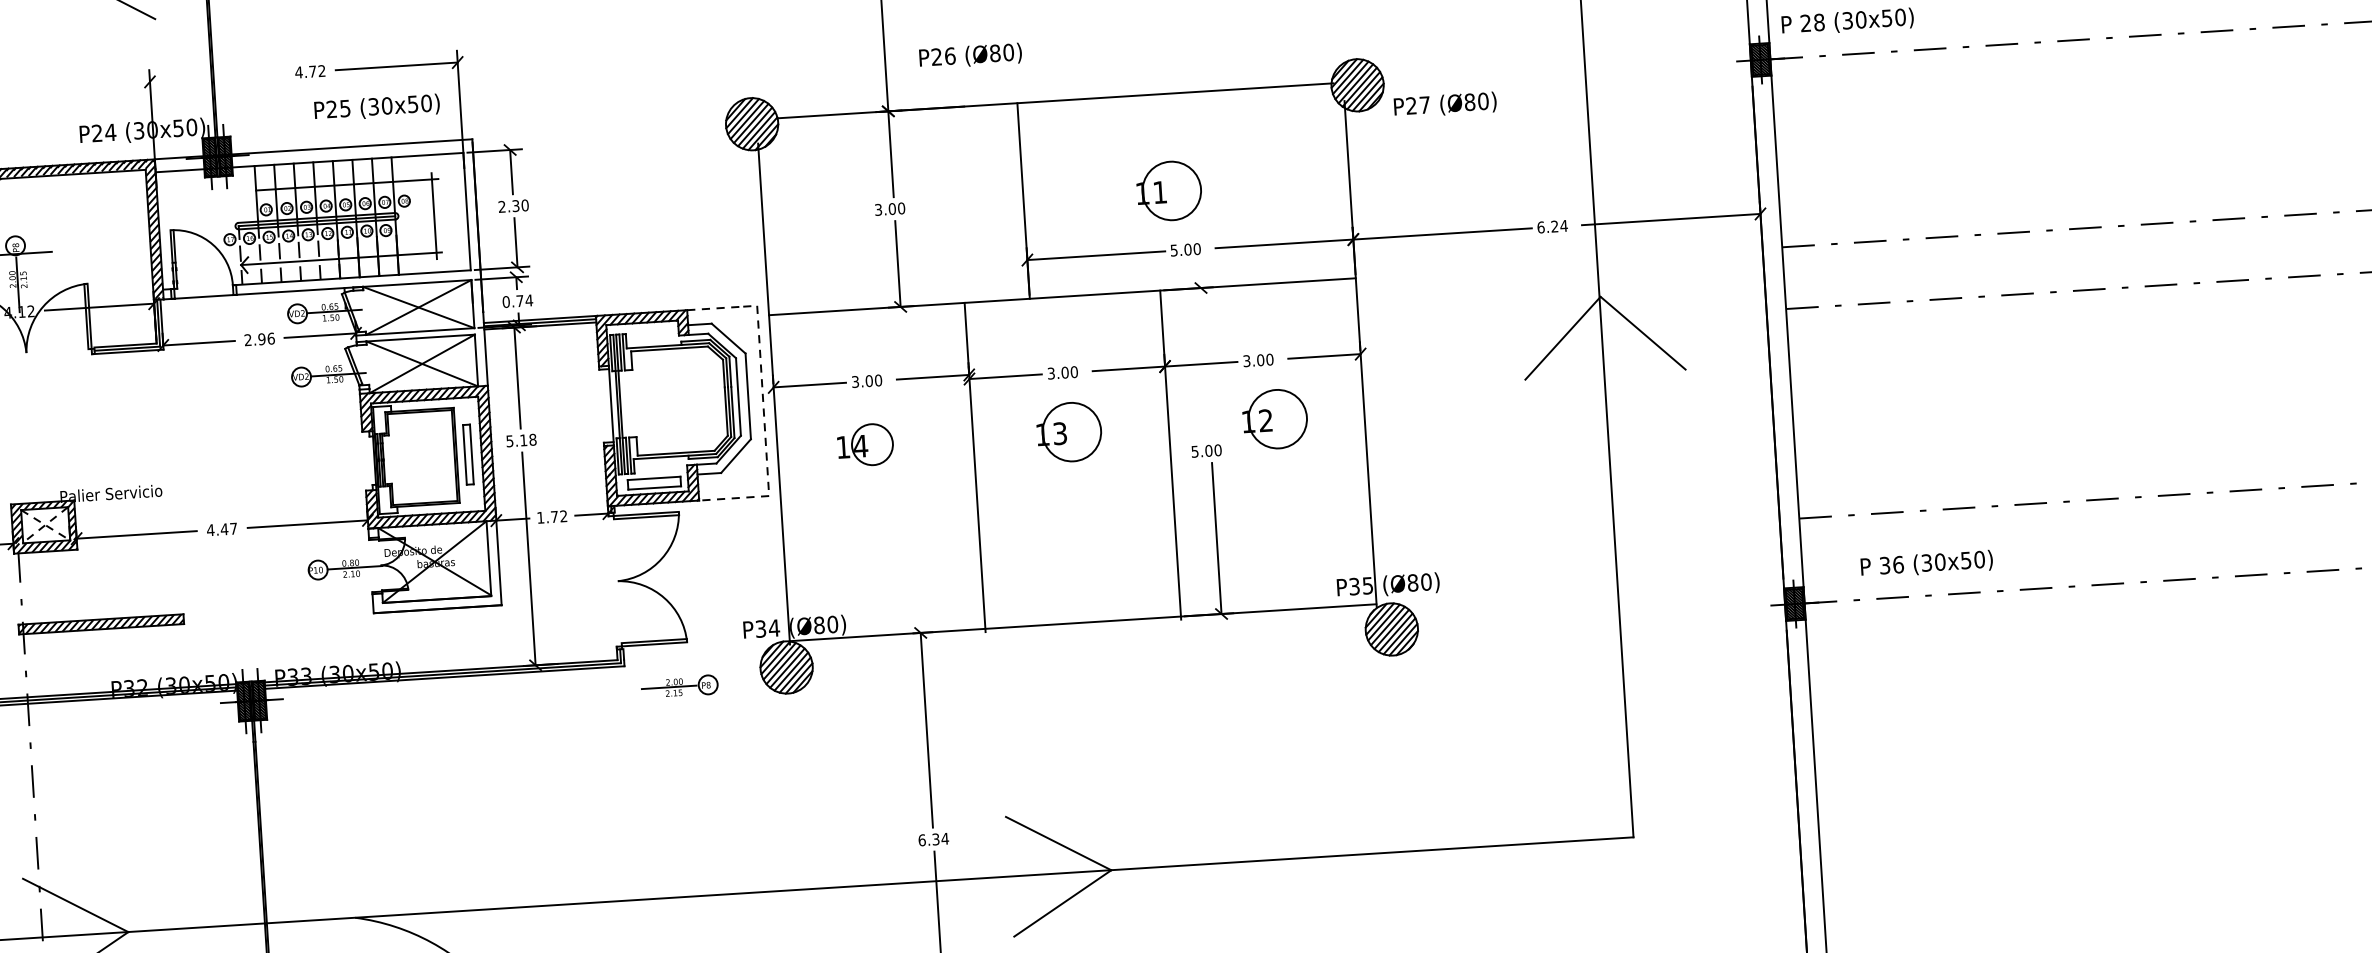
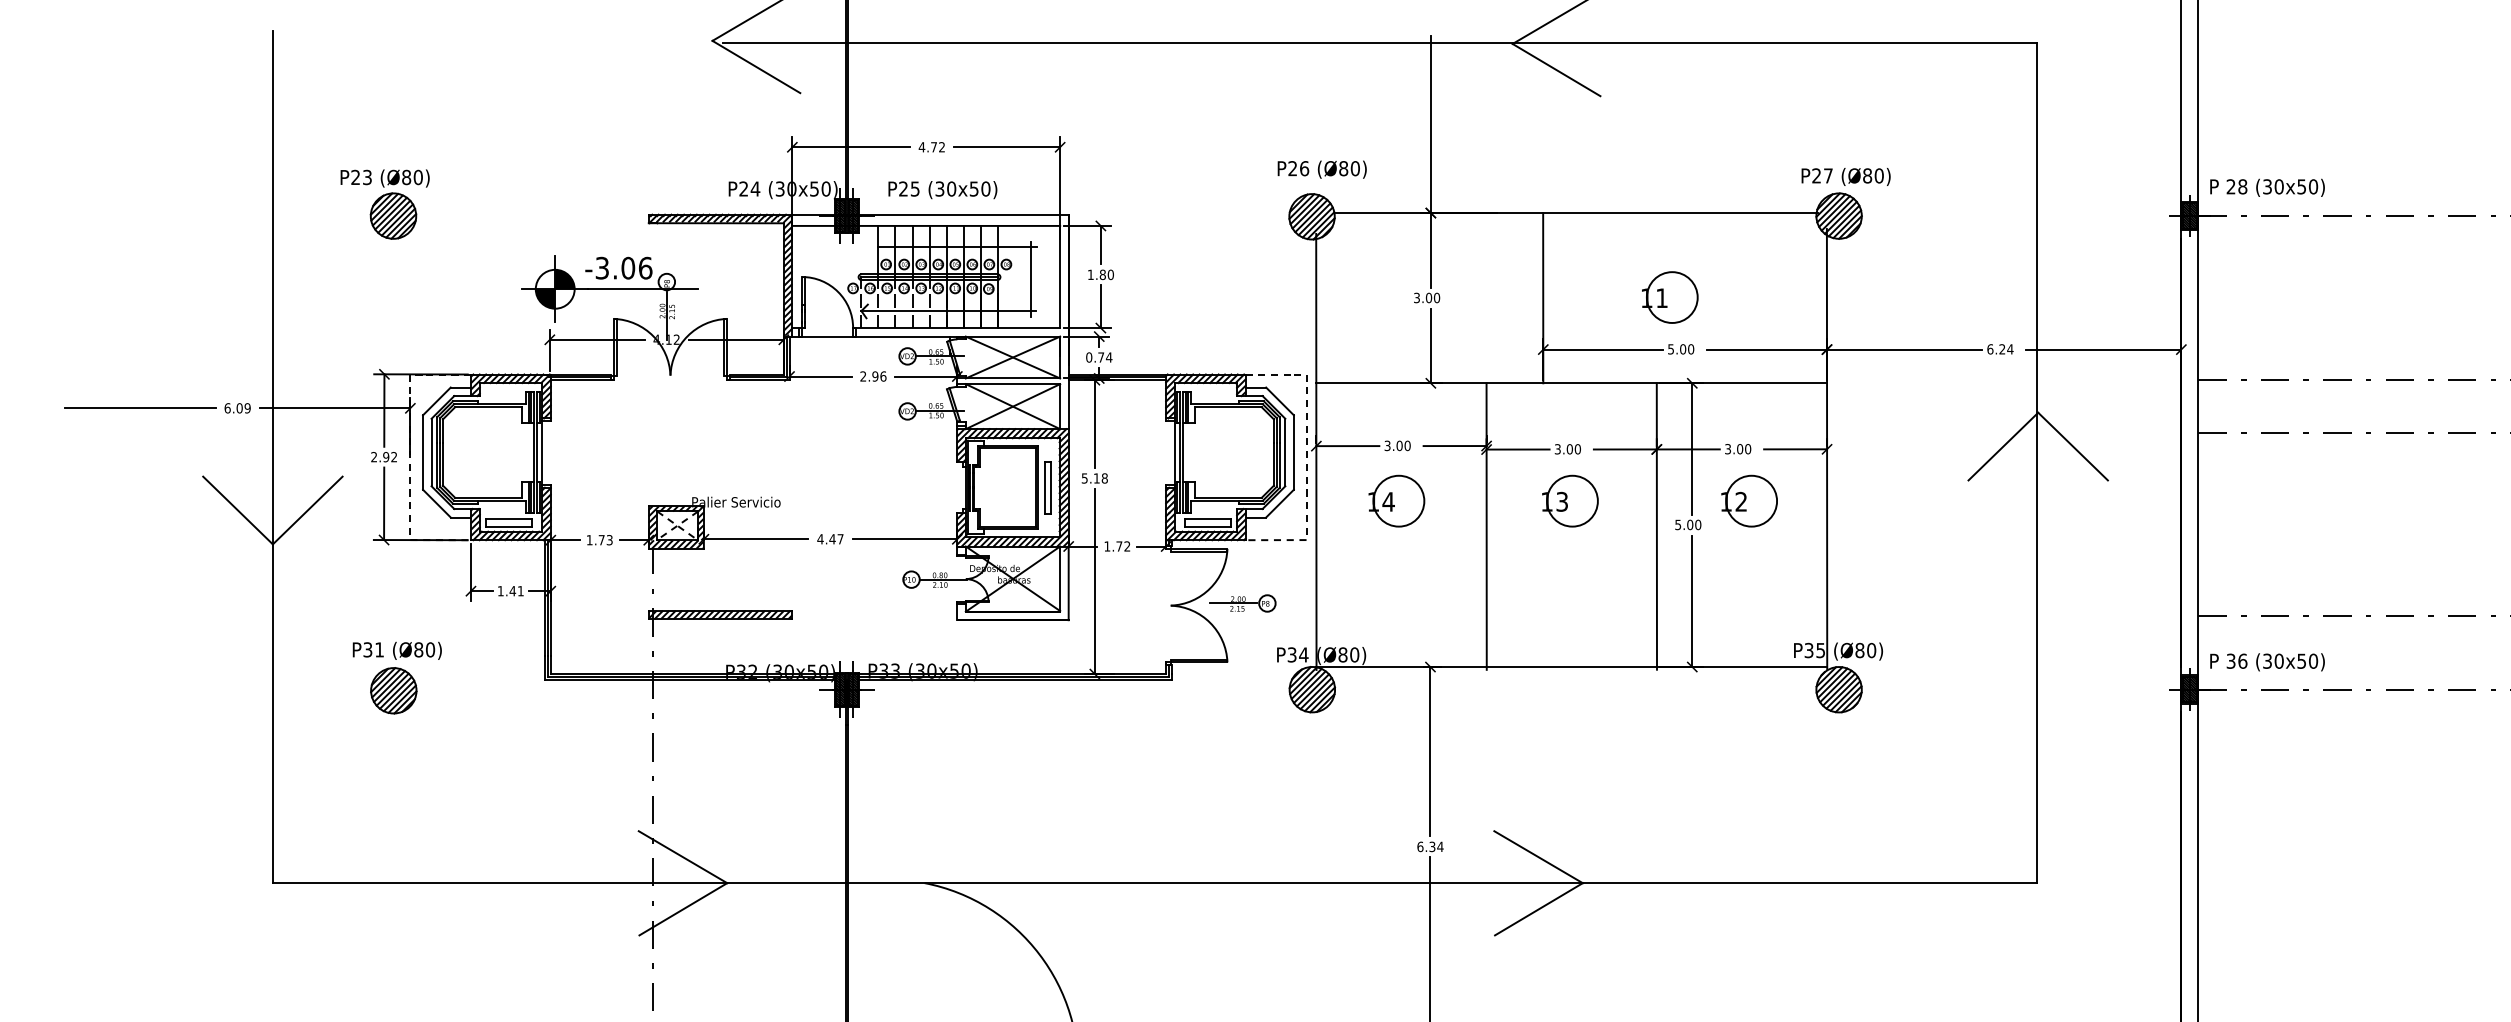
text: (969, 55) -> (1321, 169), moved
line: (217, 77) -> (851, 147), added
text: (1444, 104) -> (1845, 176), moved
text: (376, 108) -> (942, 190), moved
text: (508, 206) -> (1096, 274), 2.30 -> 1.80
line: (1205, 362) -> (1692, 448), added
circle: (871, 443) -> (1398, 500), size x1.43
text: (1926, 564) -> (2267, 662), moved
part: (679, 686) -> (1242, 603), moved

